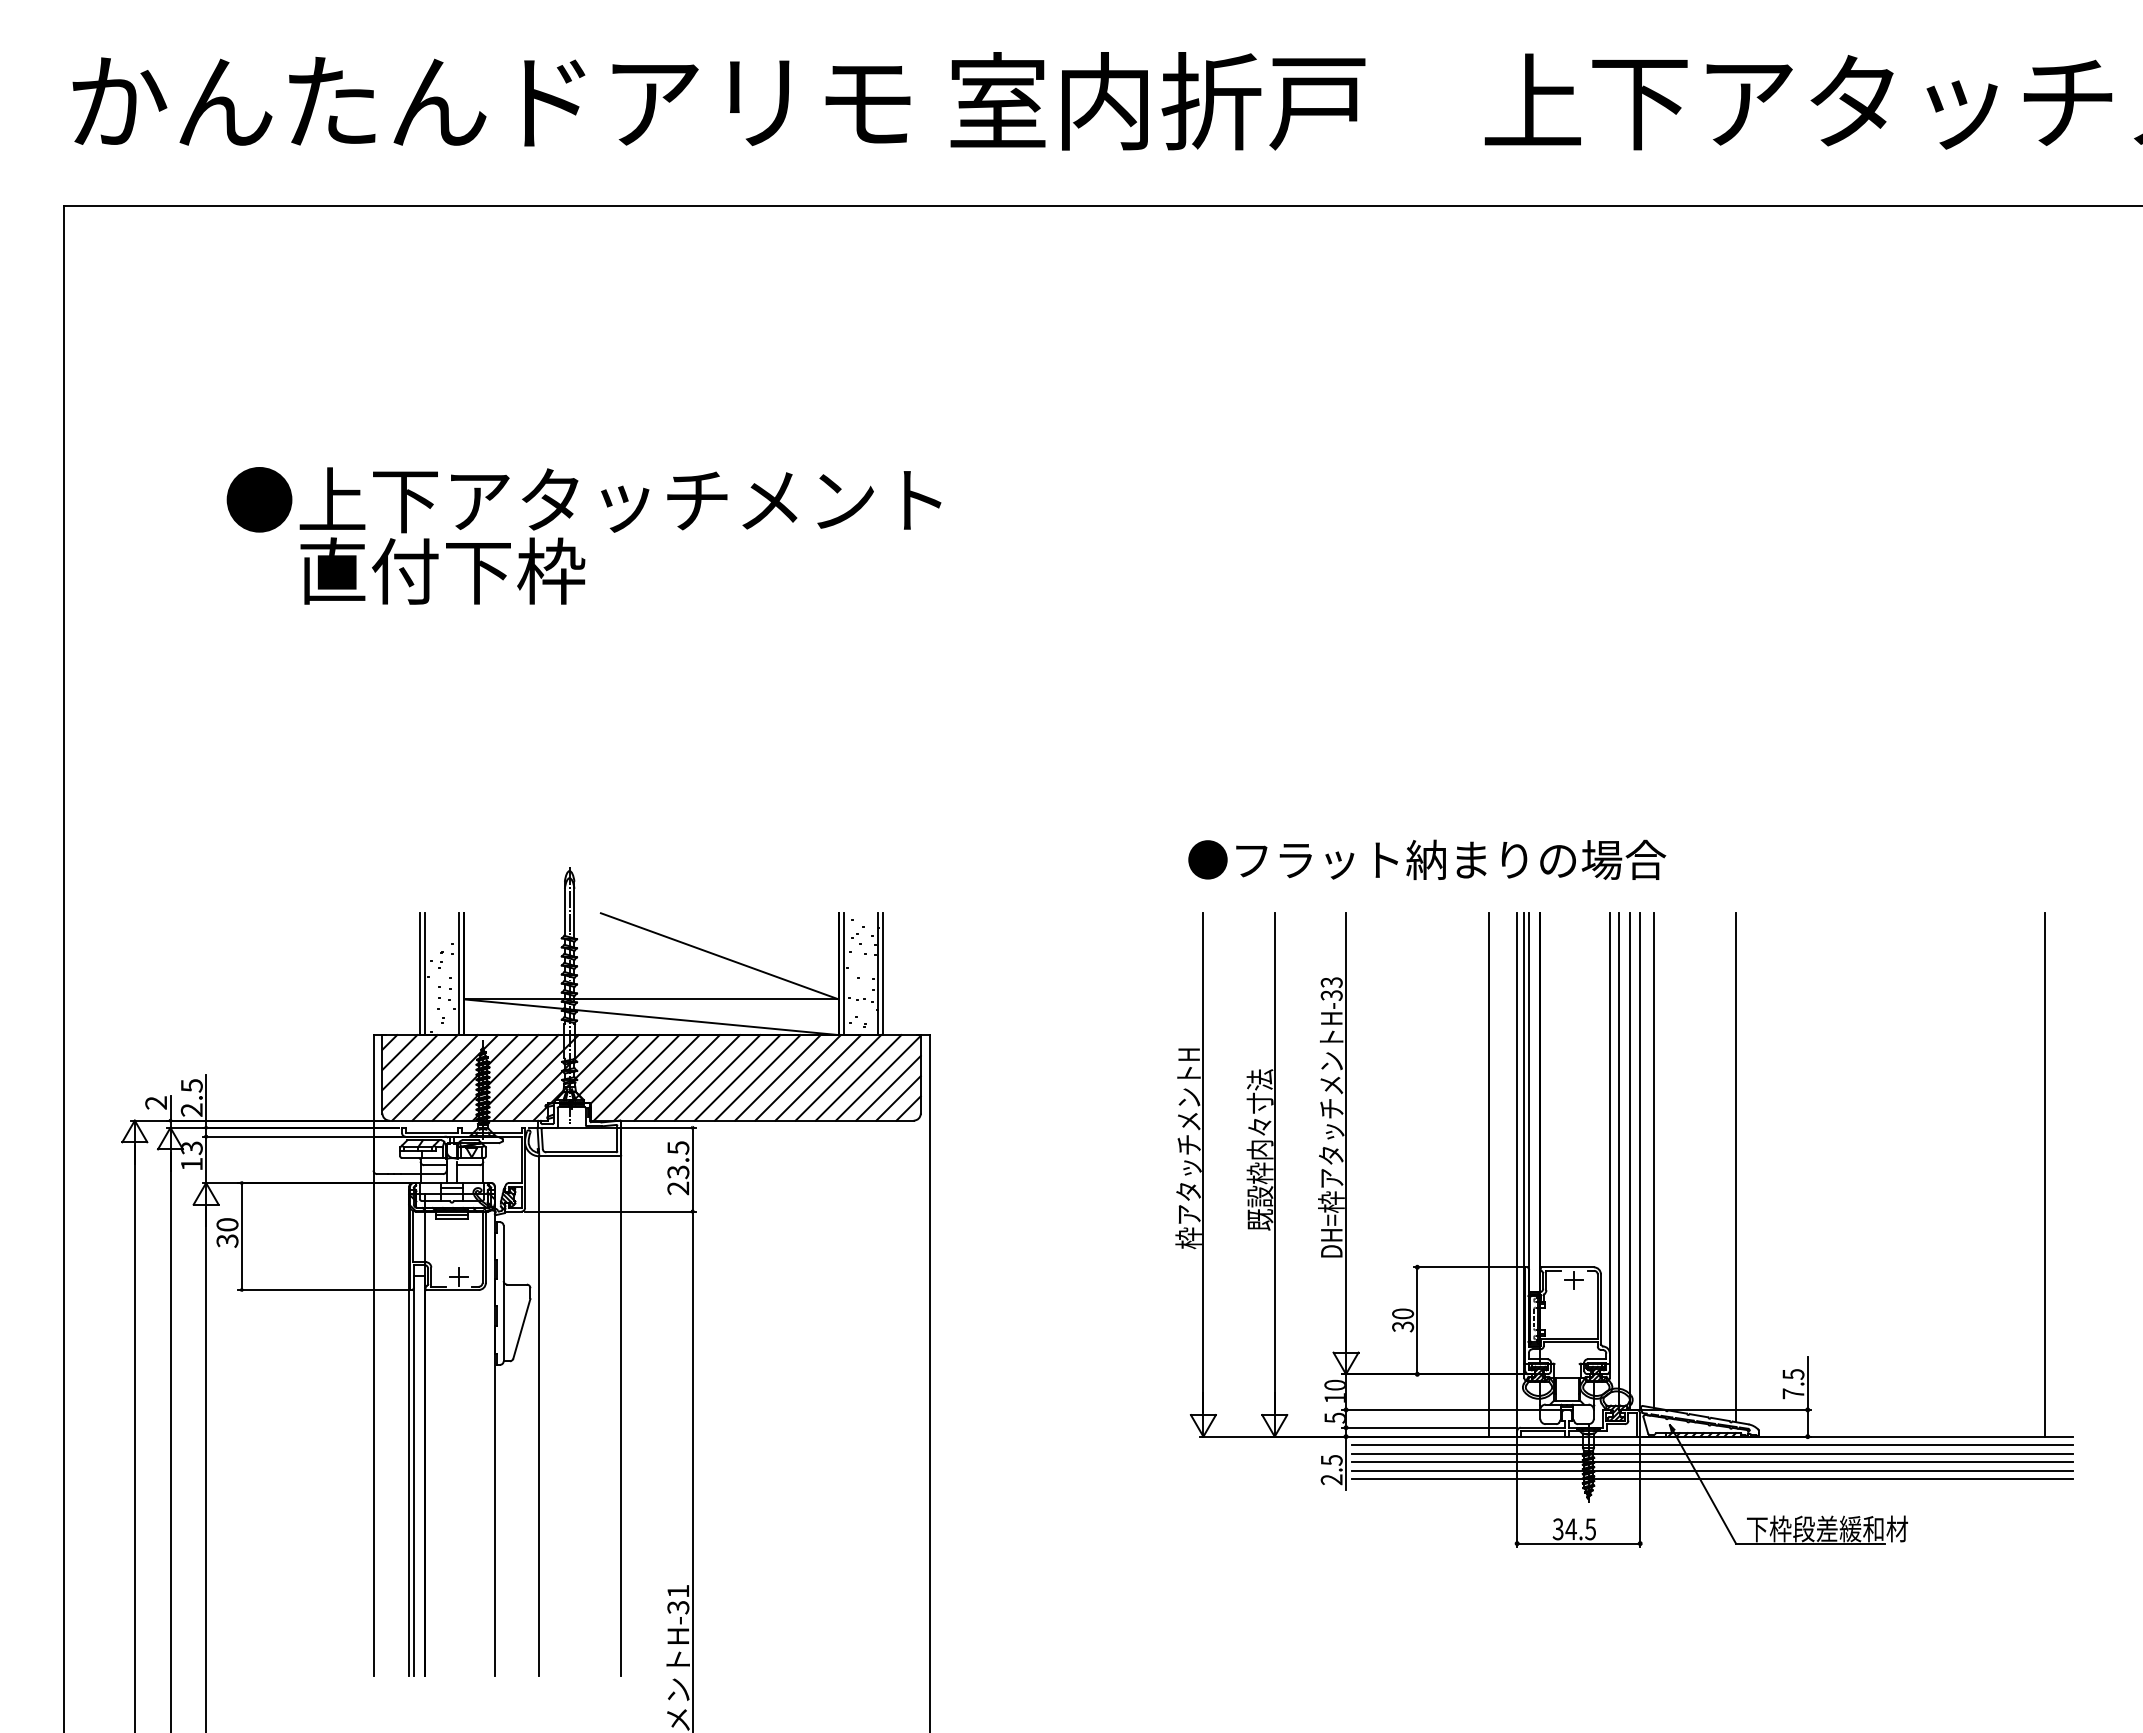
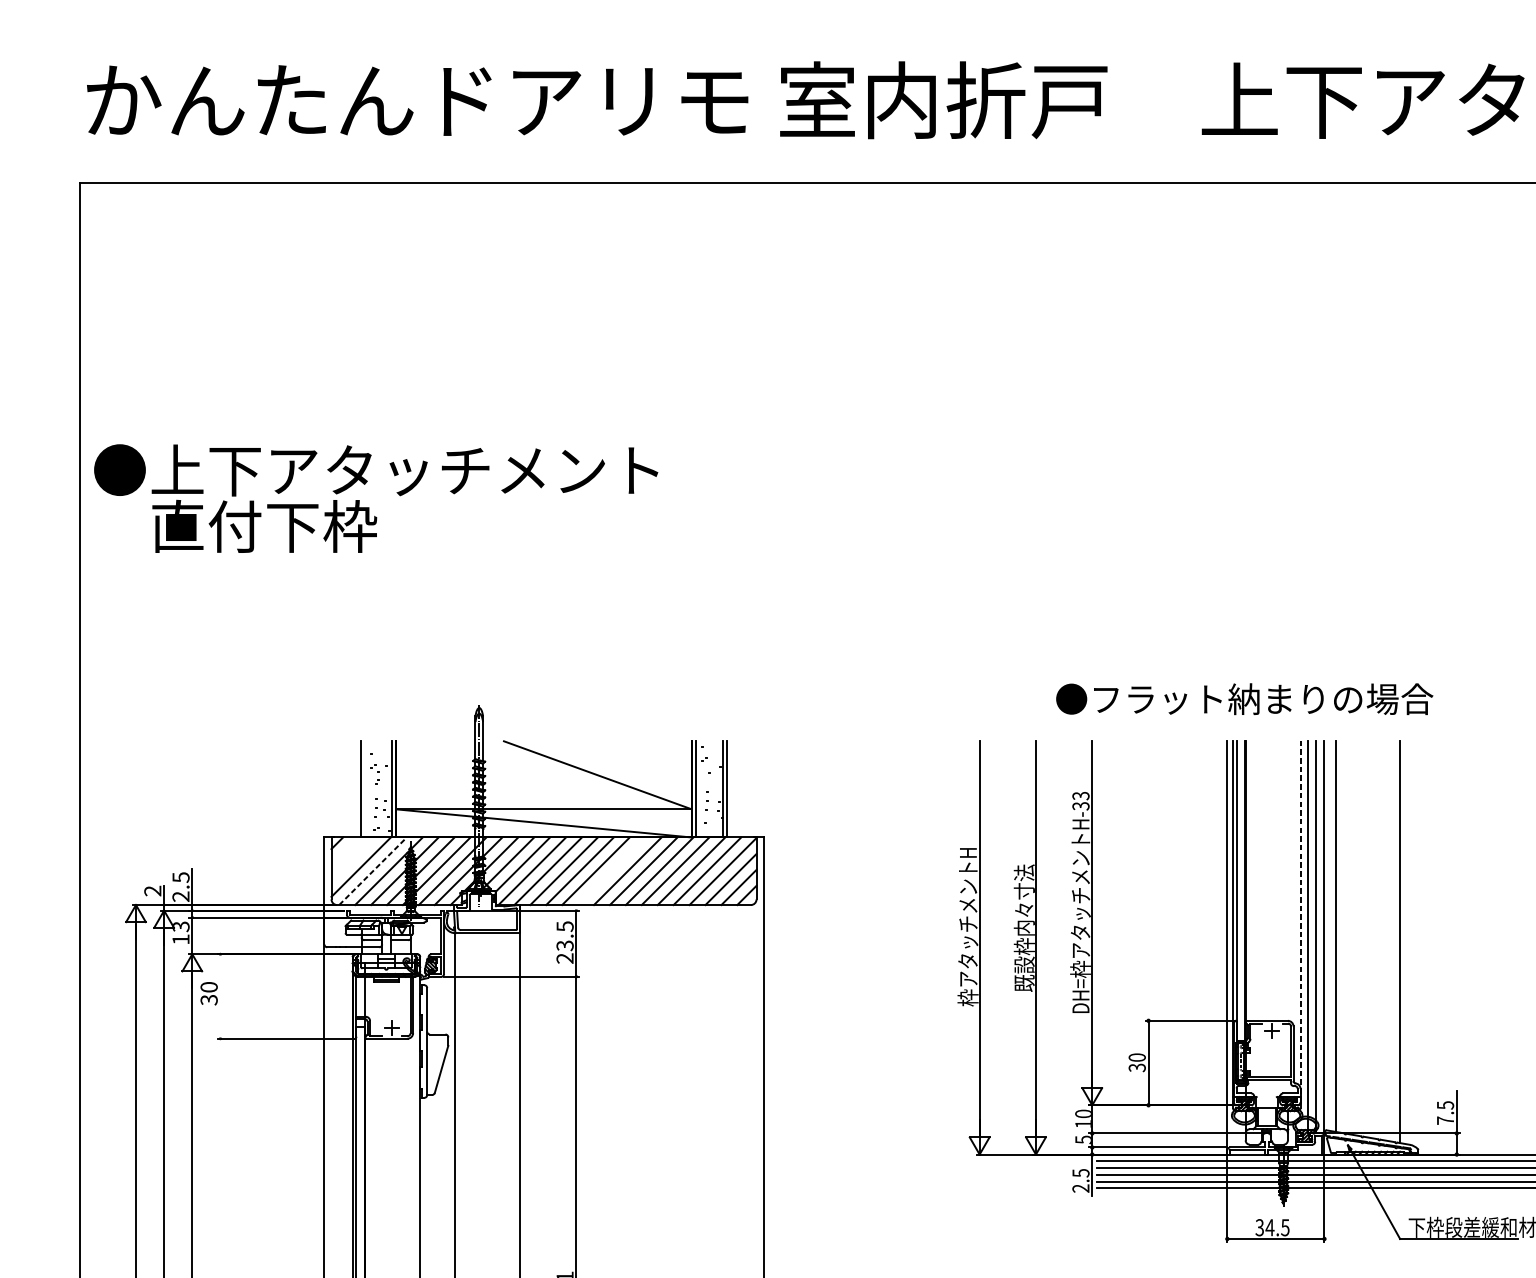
text: (583, 535) -> (375, 498), moved
text: (1427, 859) -> (1244, 698), moved
line: (425, 973) -> (365, 788), removed
line: (399, 1052) -> (344, 851), removed
line: (409, 1062) -> (352, 859), removed
line: (435, 1077) -> (373, 870), solid -> dashed
line: (737, 1077) -> (611, 870), removed
line: (1609, 1138) -> (1300, 919), solid -> dashed
line: (1488, 1174) -> (1204, 947), removed
line: (241, 1236) -> (220, 996), removed

